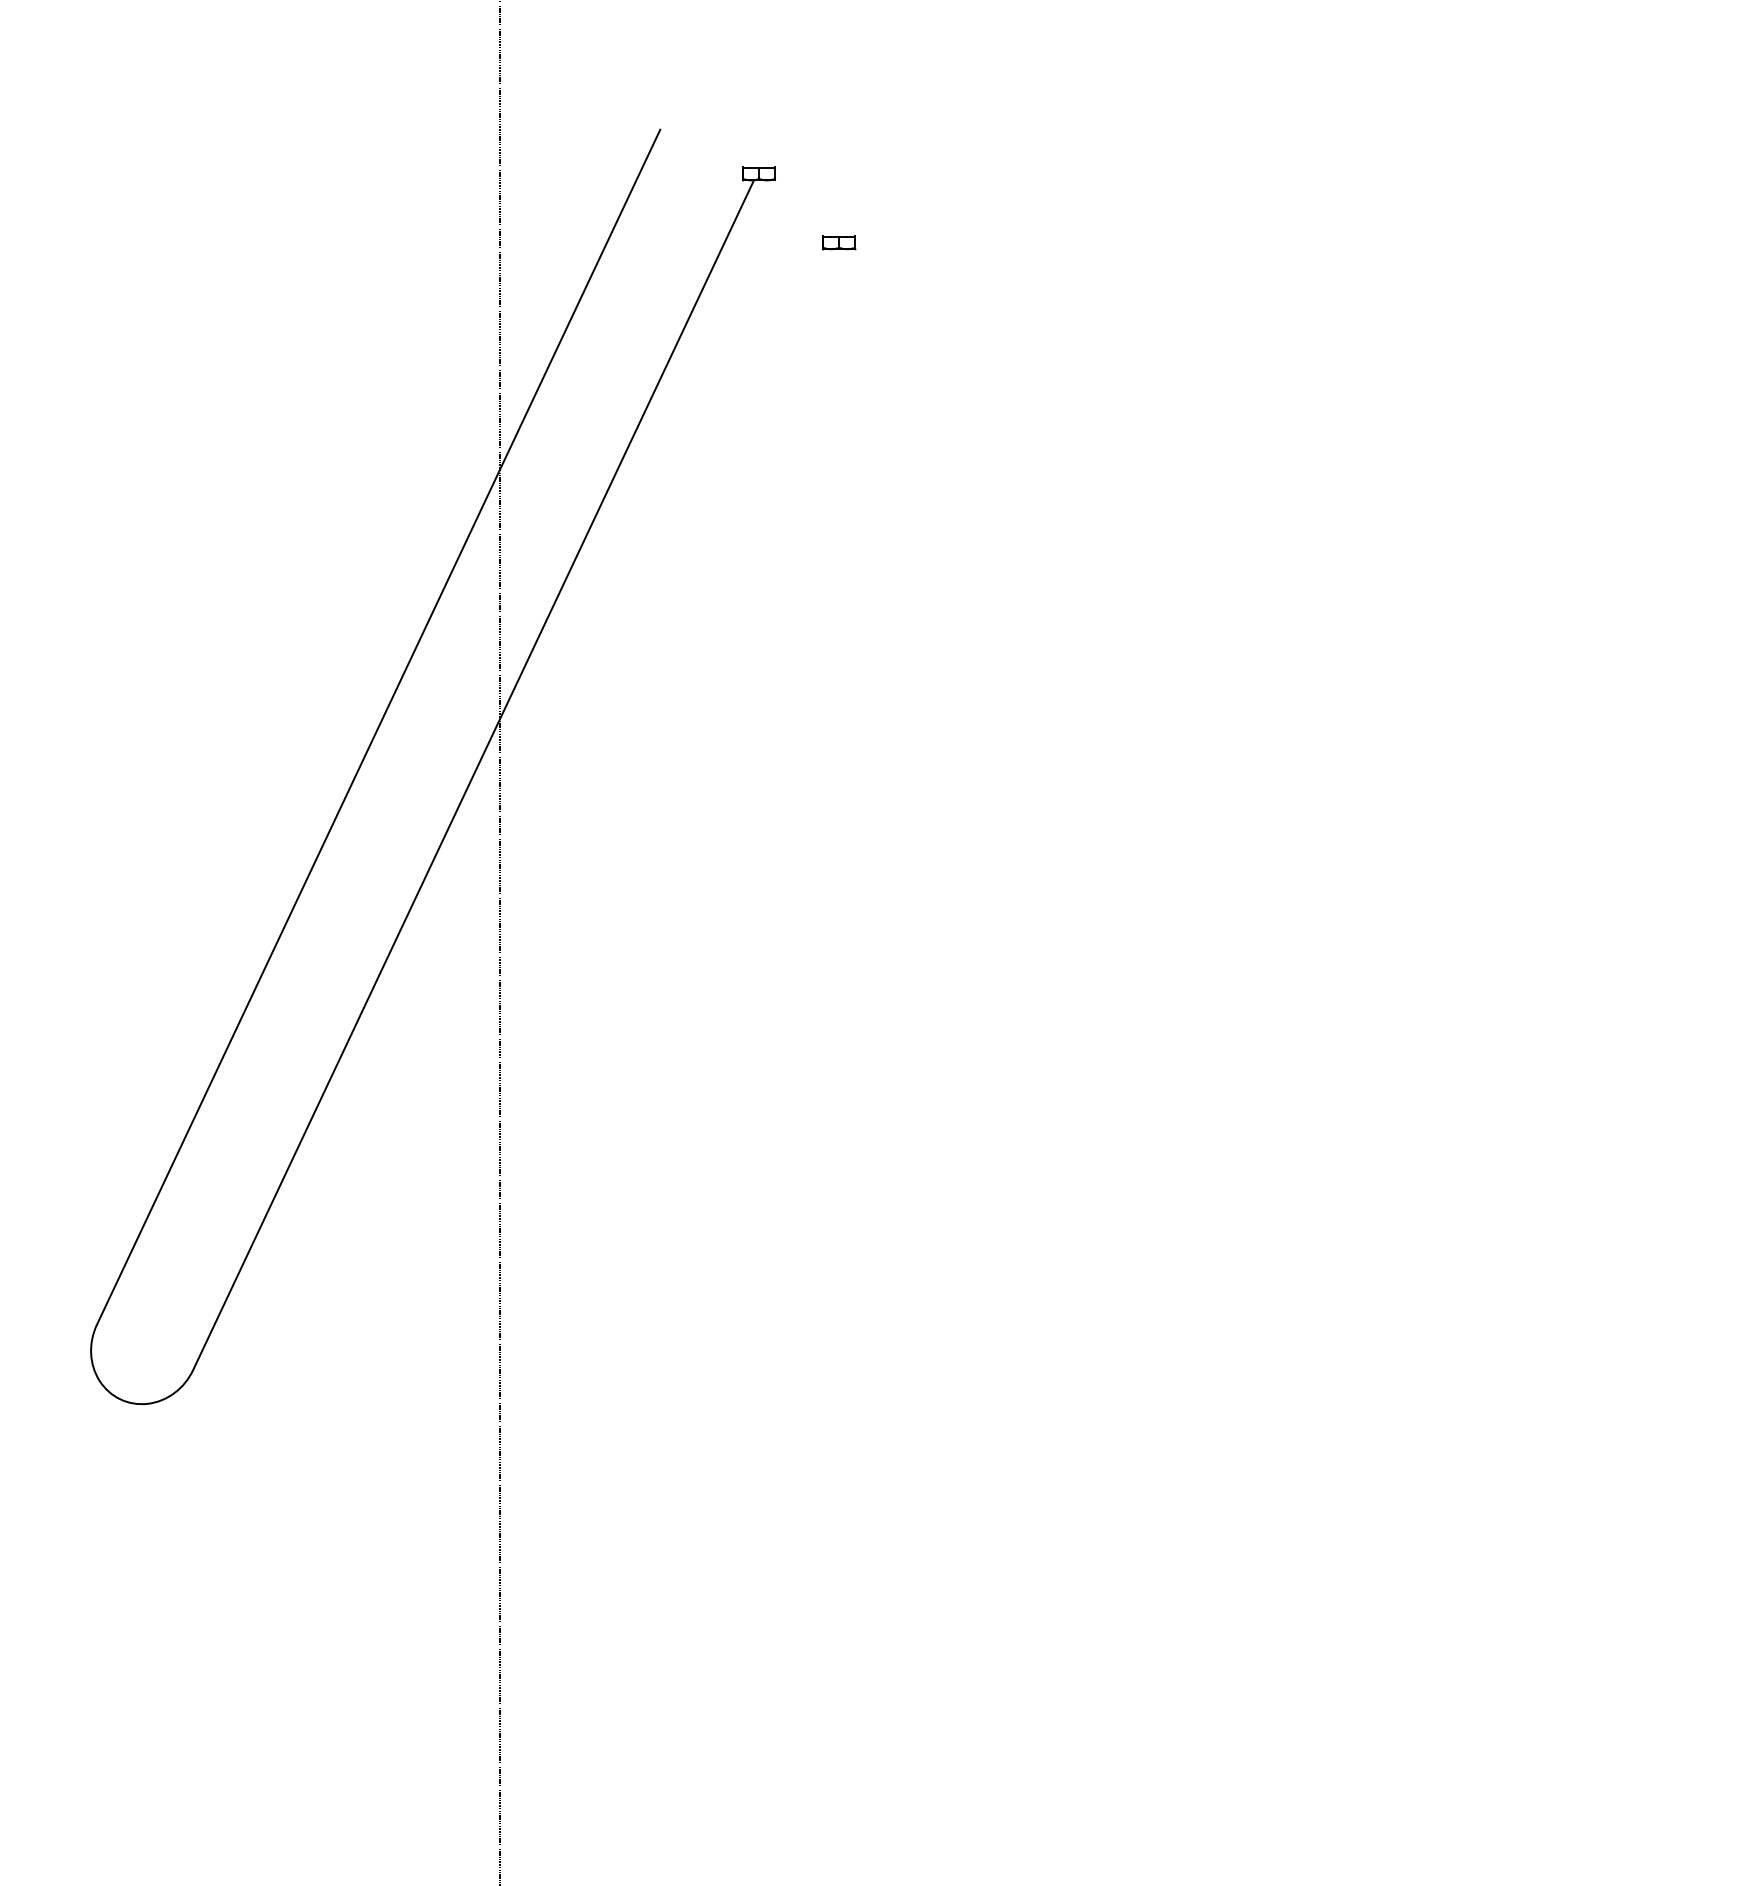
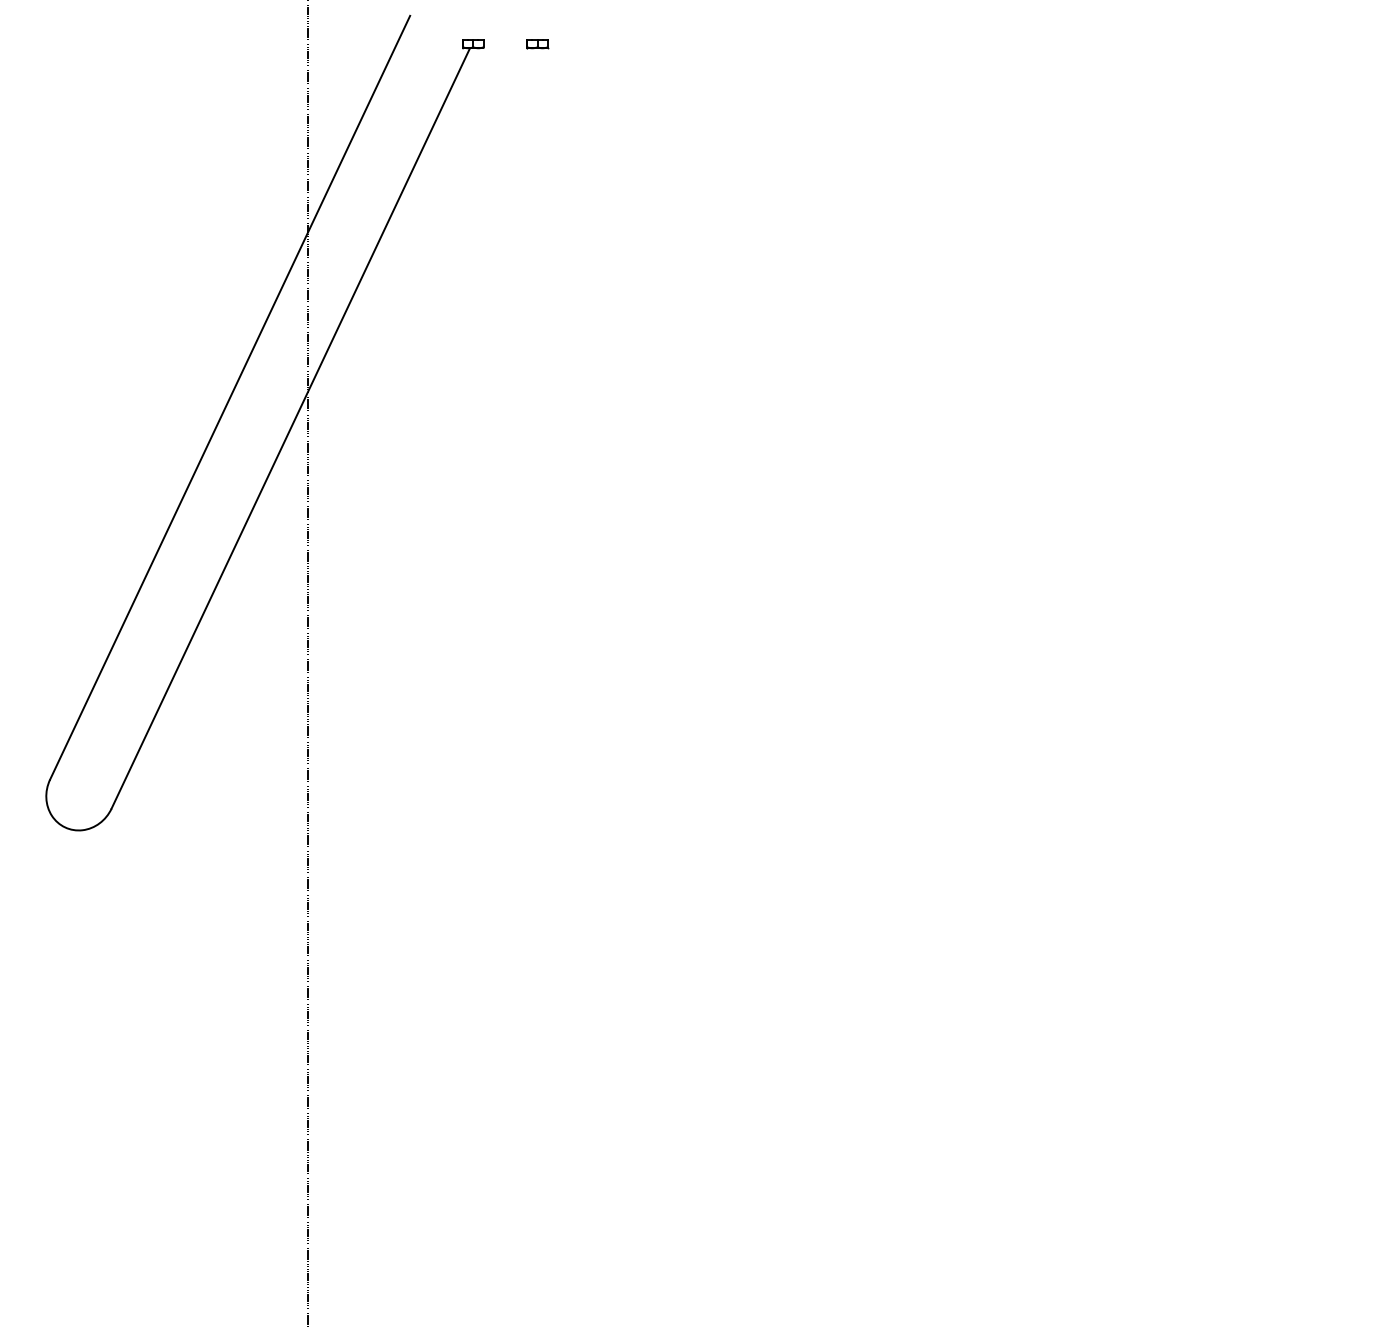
part: (839, 243) -> (537, 44), moved

